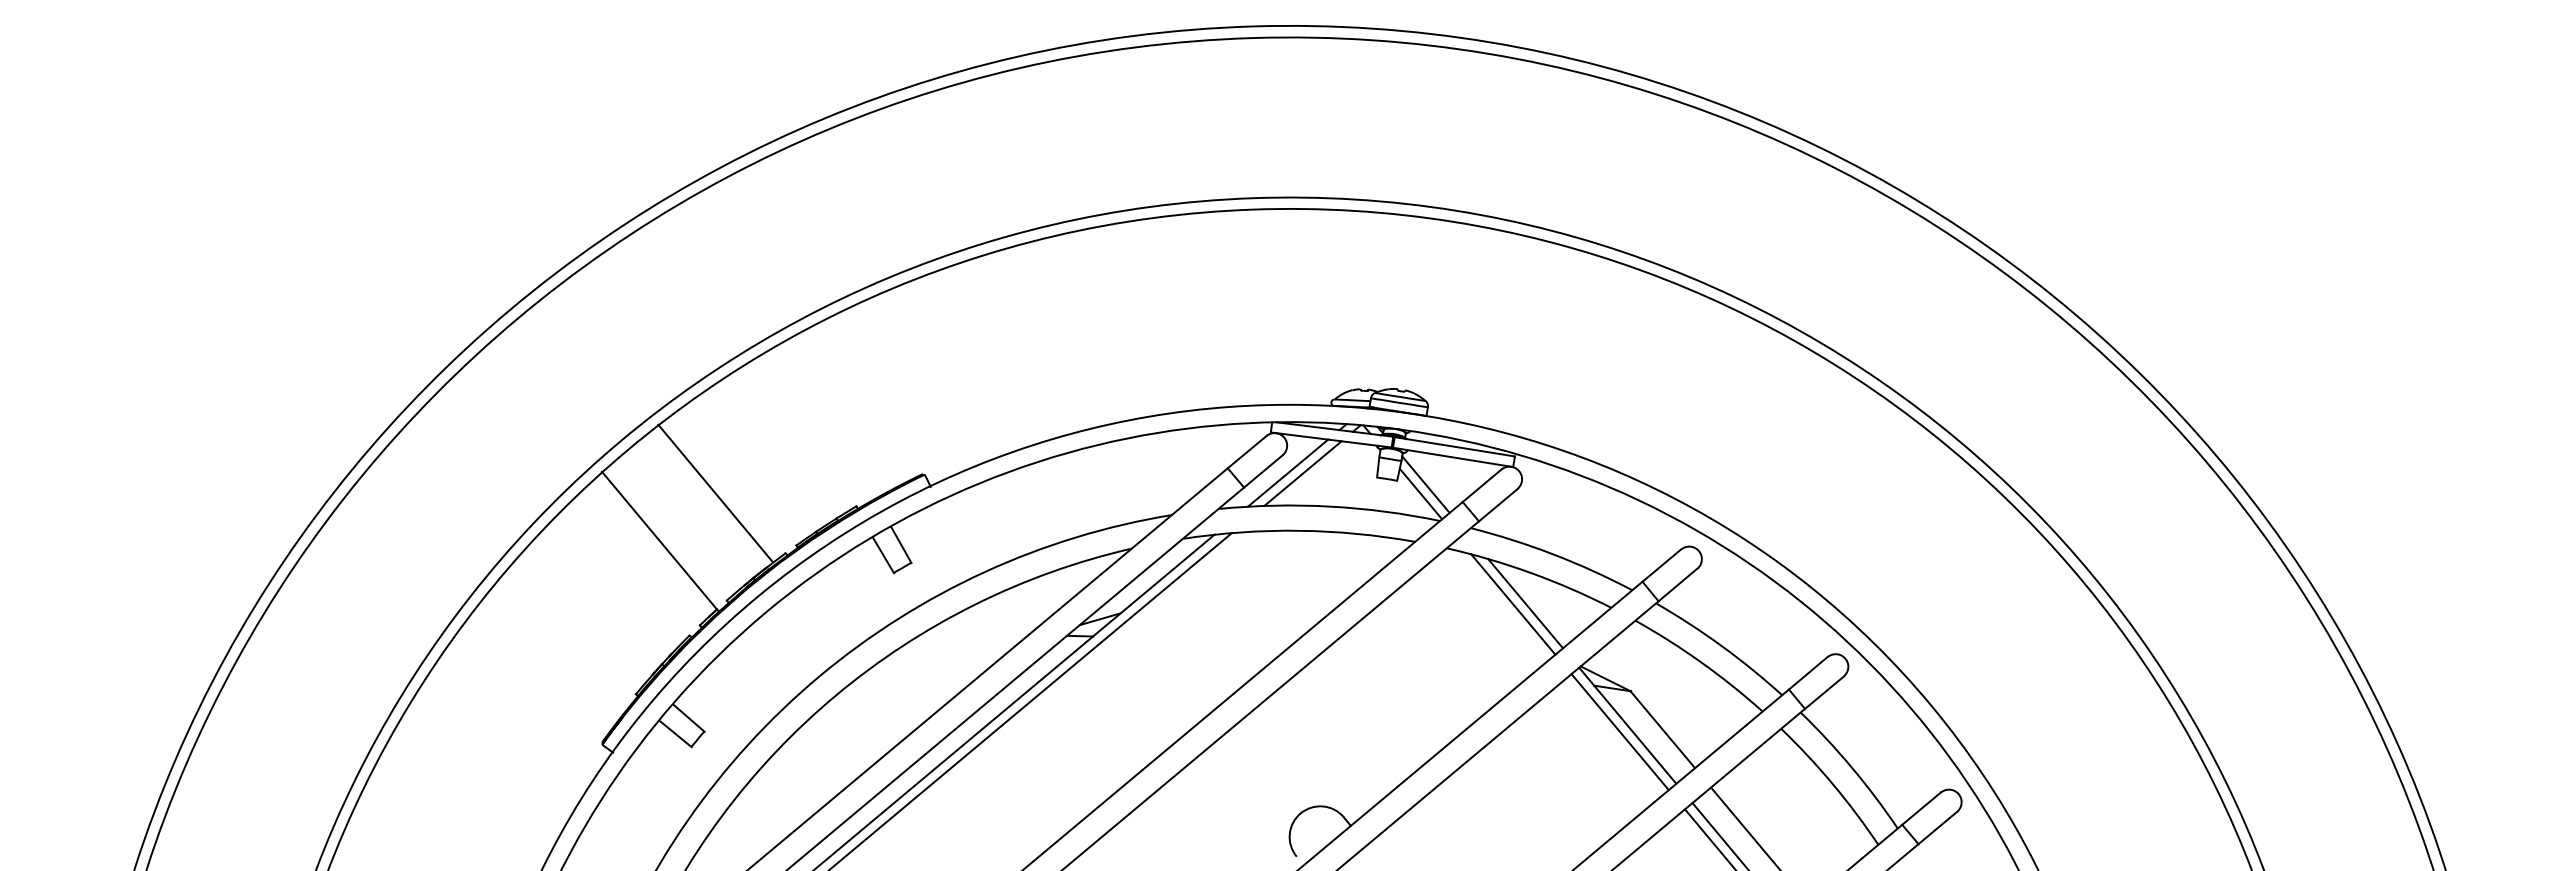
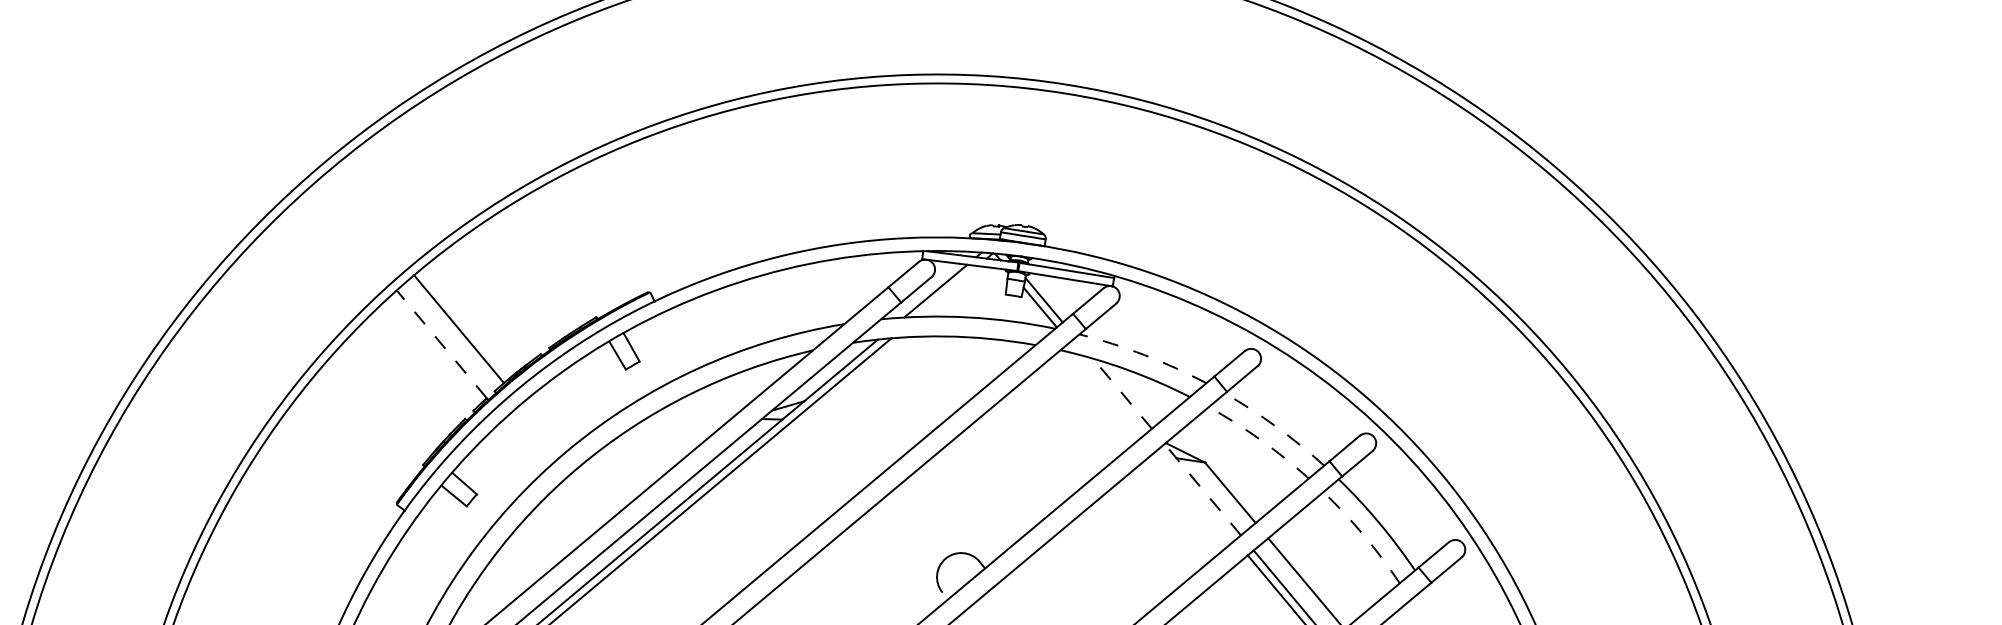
line: (1302, 473) -> (947, 291), removed
line: (715, 492) -> (458, 328), moved
line: (658, 539) -> (440, 343), solid -> dashed
arc: (1553, 554) -> (1144, 355), solid -> dashed
line: (1525, 603) -> (1122, 393), solid -> dashed
line: (1513, 604) -> (1112, 394), removed
arc: (1721, 645) -> (1276, 426), solid -> dashed
arc: (1701, 662) -> (1260, 439), solid -> dashed
line: (1627, 725) -> (1202, 489), solid -> dashed
line: (1619, 732) -> (1196, 495), removed
arc: (1832, 784) -> (1363, 535), solid -> dashed

